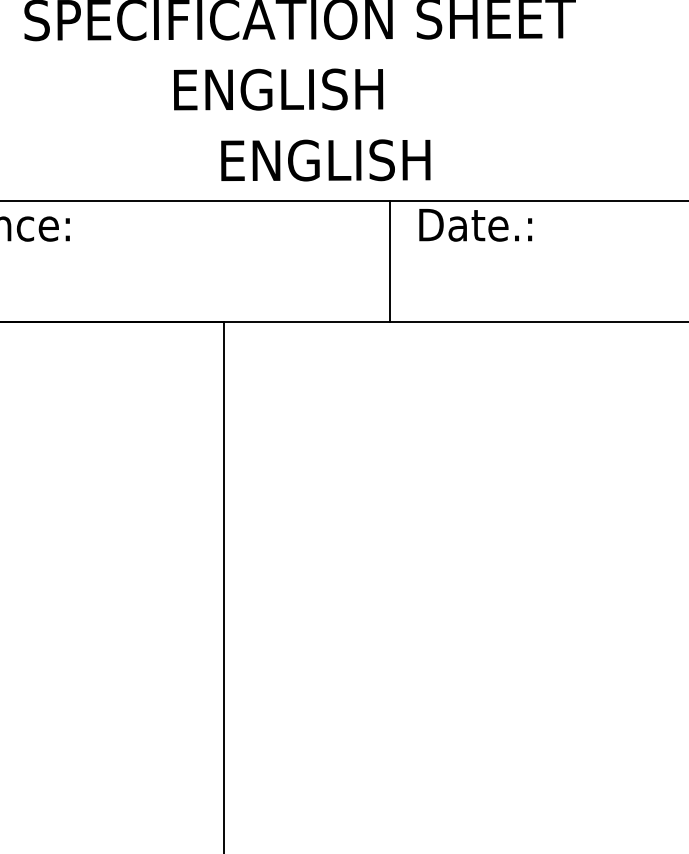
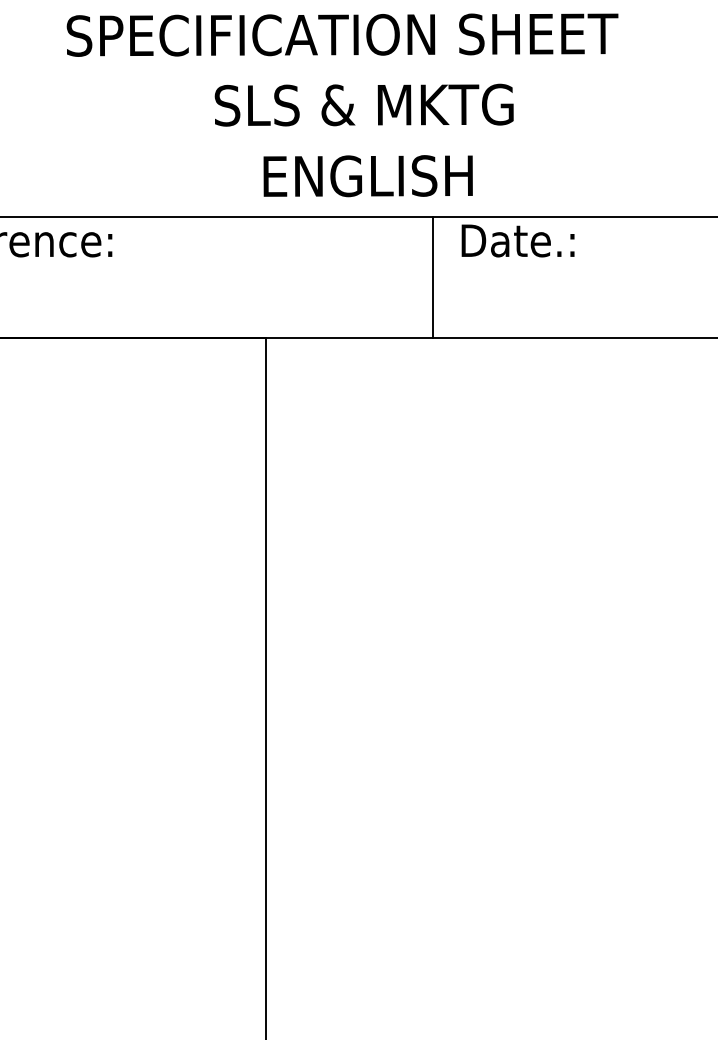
text: (321, 88) -> (363, 104), ENGLISH -> SLS & MKTG

